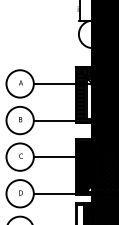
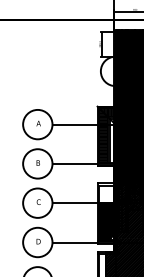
hatch: (84, 149) -> (106, 194), removed

